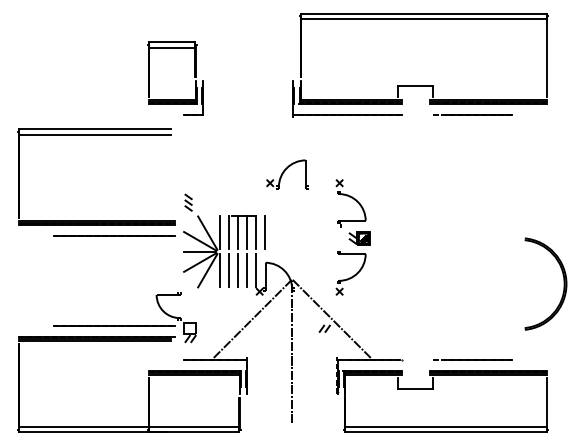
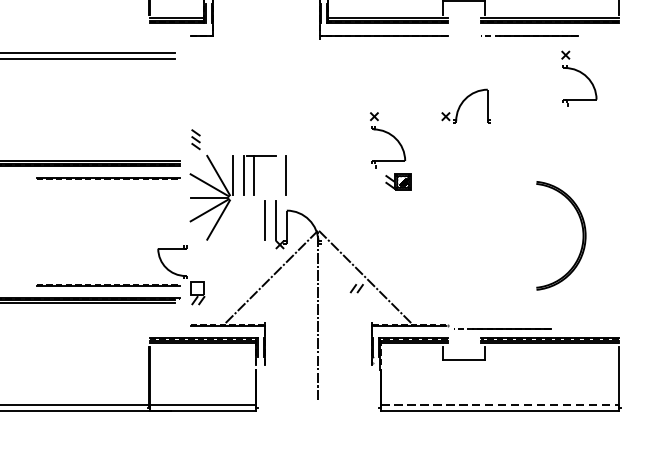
part: (512, 151) -> (578, 79), added
part: (287, 174) -> (466, 106), moved
line: (247, 232) -> (265, 174), removed
line: (256, 232) -> (276, 174), removed
line: (219, 270) -> (232, 219), removed
line: (228, 270) -> (243, 219), removed
line: (238, 270) -> (254, 219), removed
part: (350, 273) -> (387, 223), removed
part: (563, 283) -> (582, 235), moved
line: (472, 359) -> (504, 328), moved
line: (446, 427) -> (500, 405), solid -> dashed

